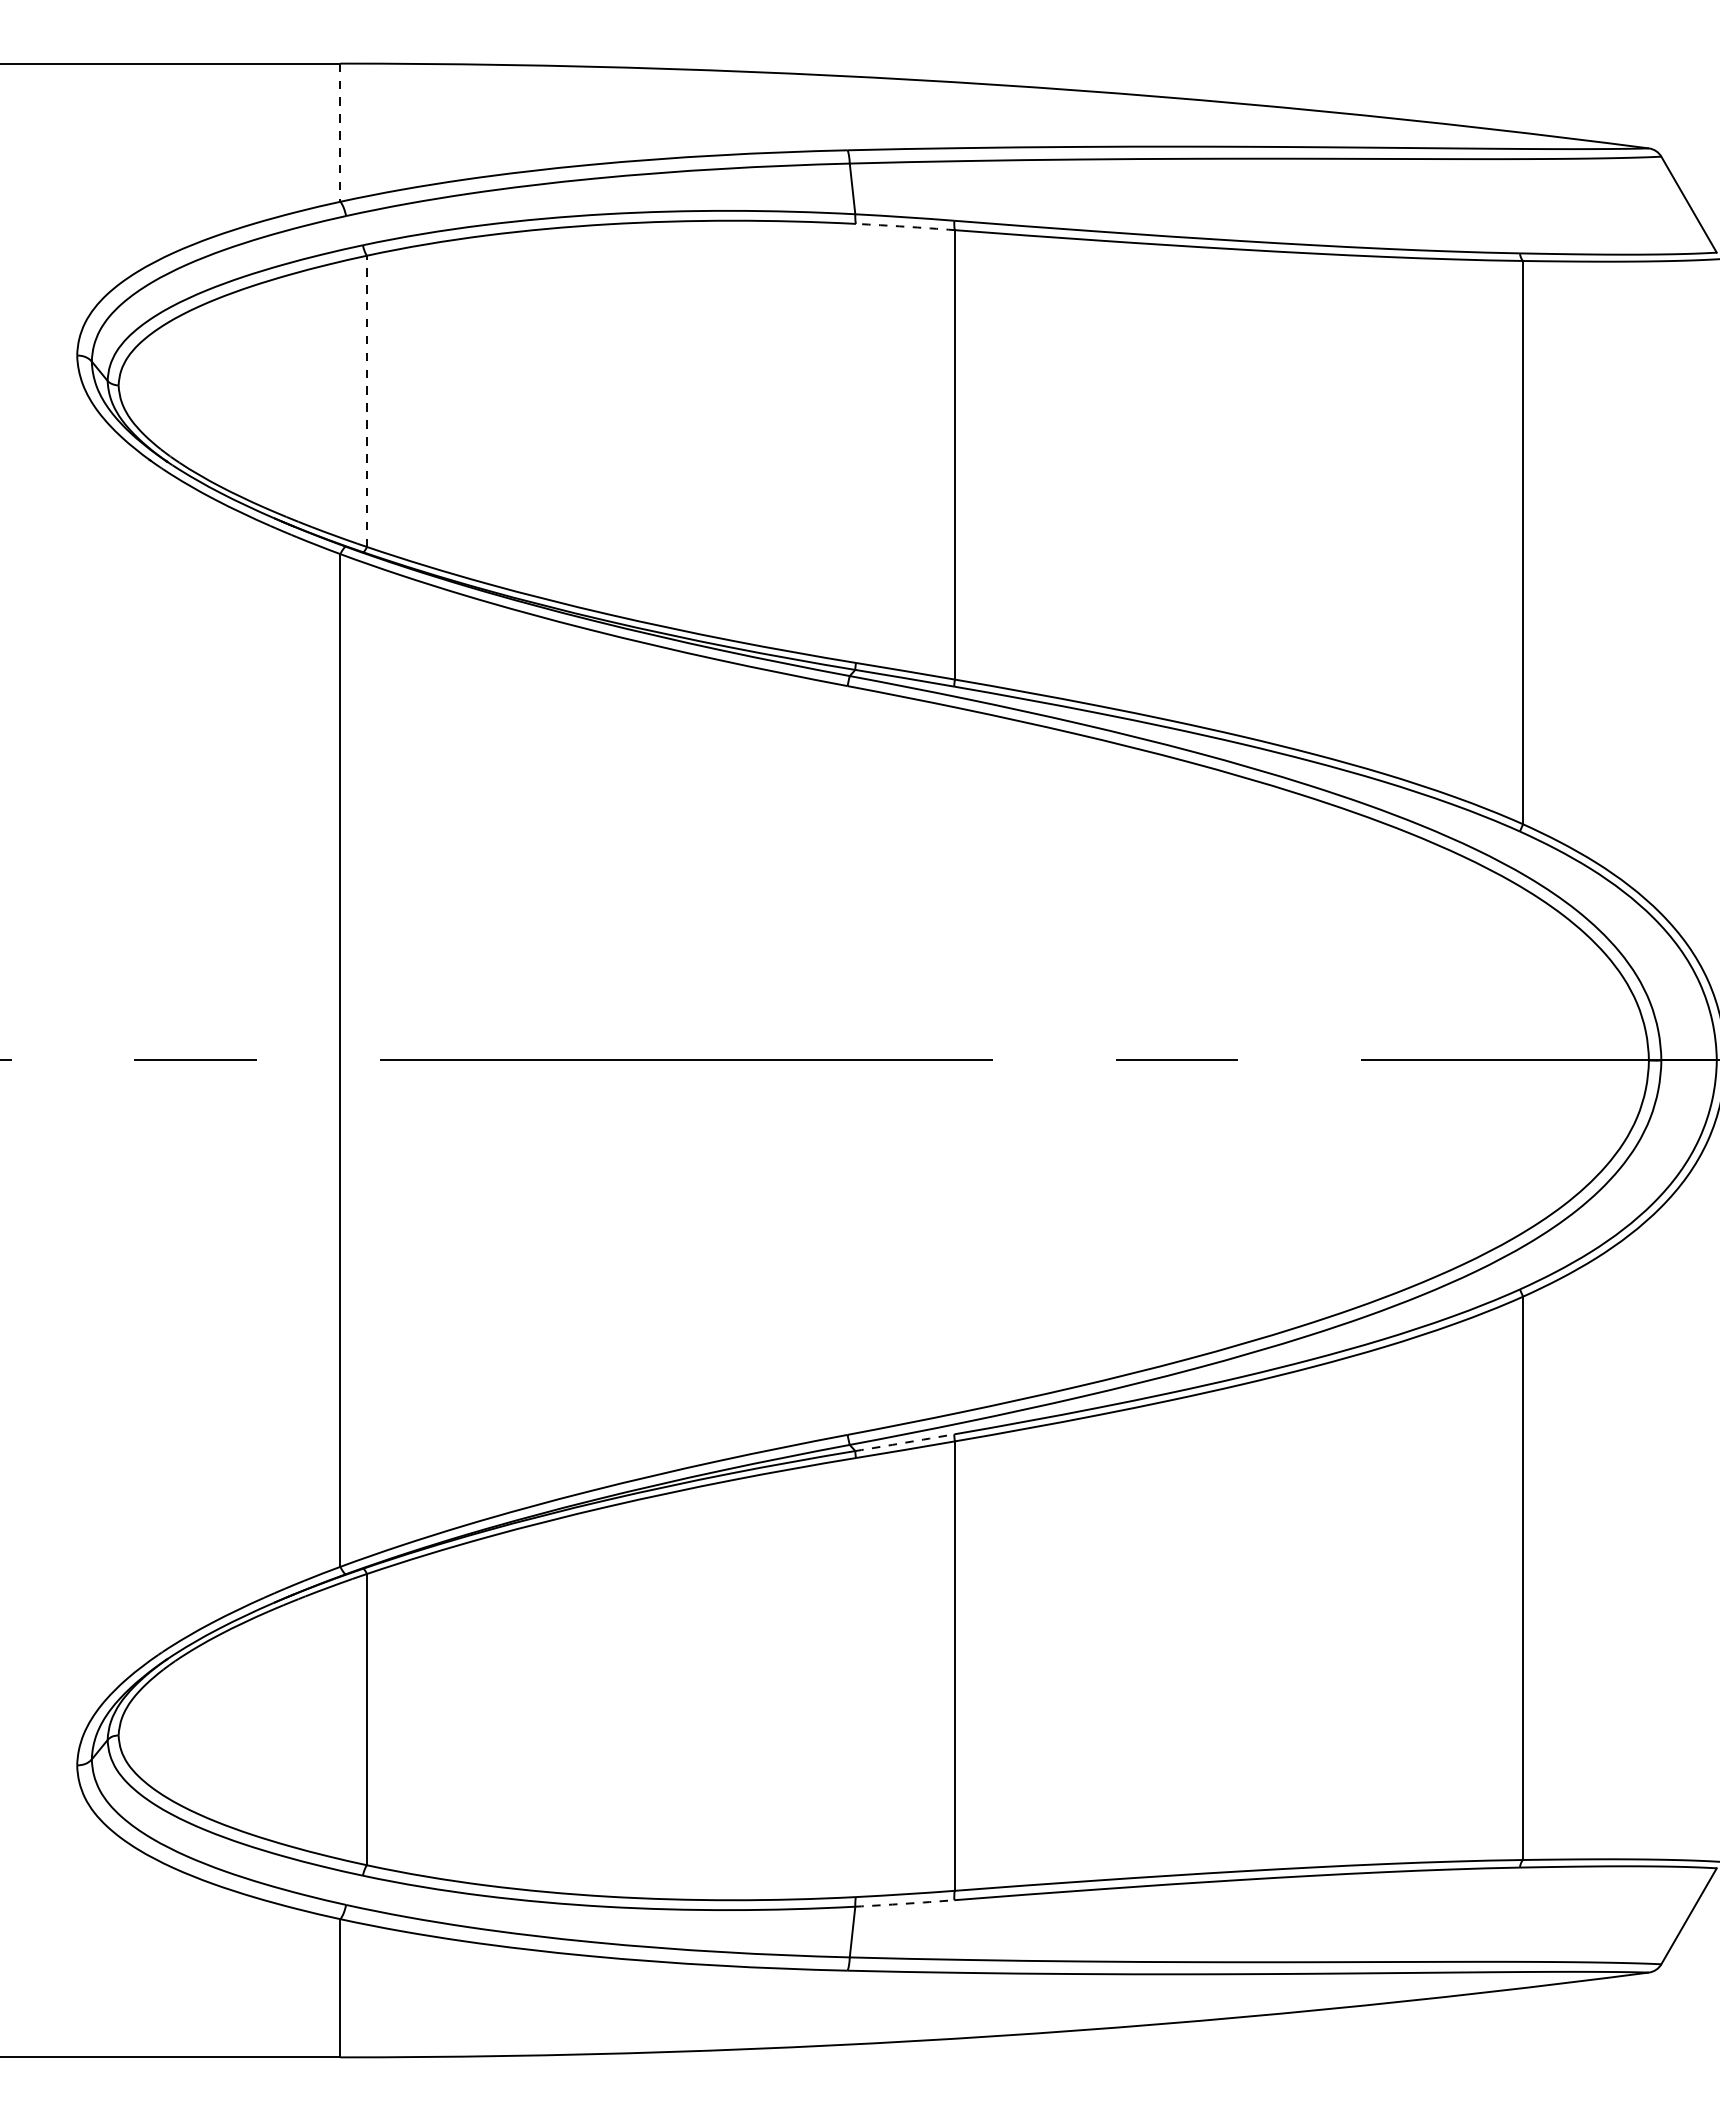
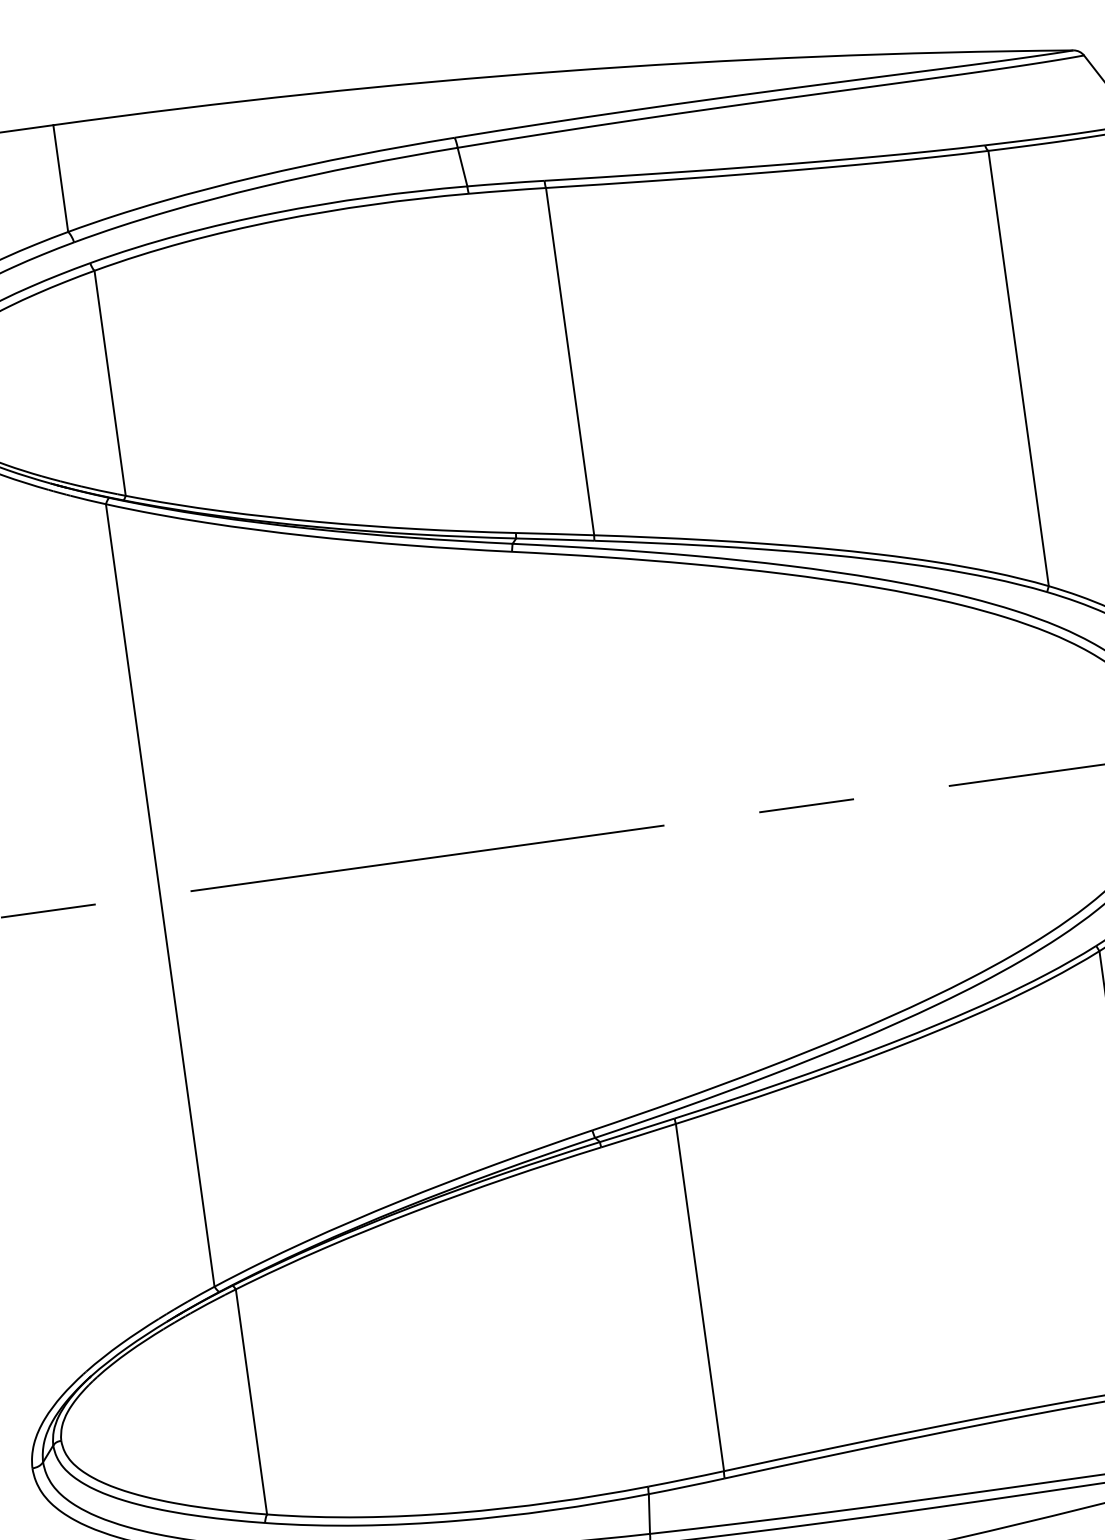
line: (340, 133) -> (60, 179), dashed -> solid
arc: (905, 226) -> (507, 190), dashed -> solid
line: (367, 401) -> (110, 383), dashed -> solid
arc: (904, 1442) -> (637, 1130), dashed -> solid
arc: (904, 1903) -> (686, 1486), dashed -> solid

